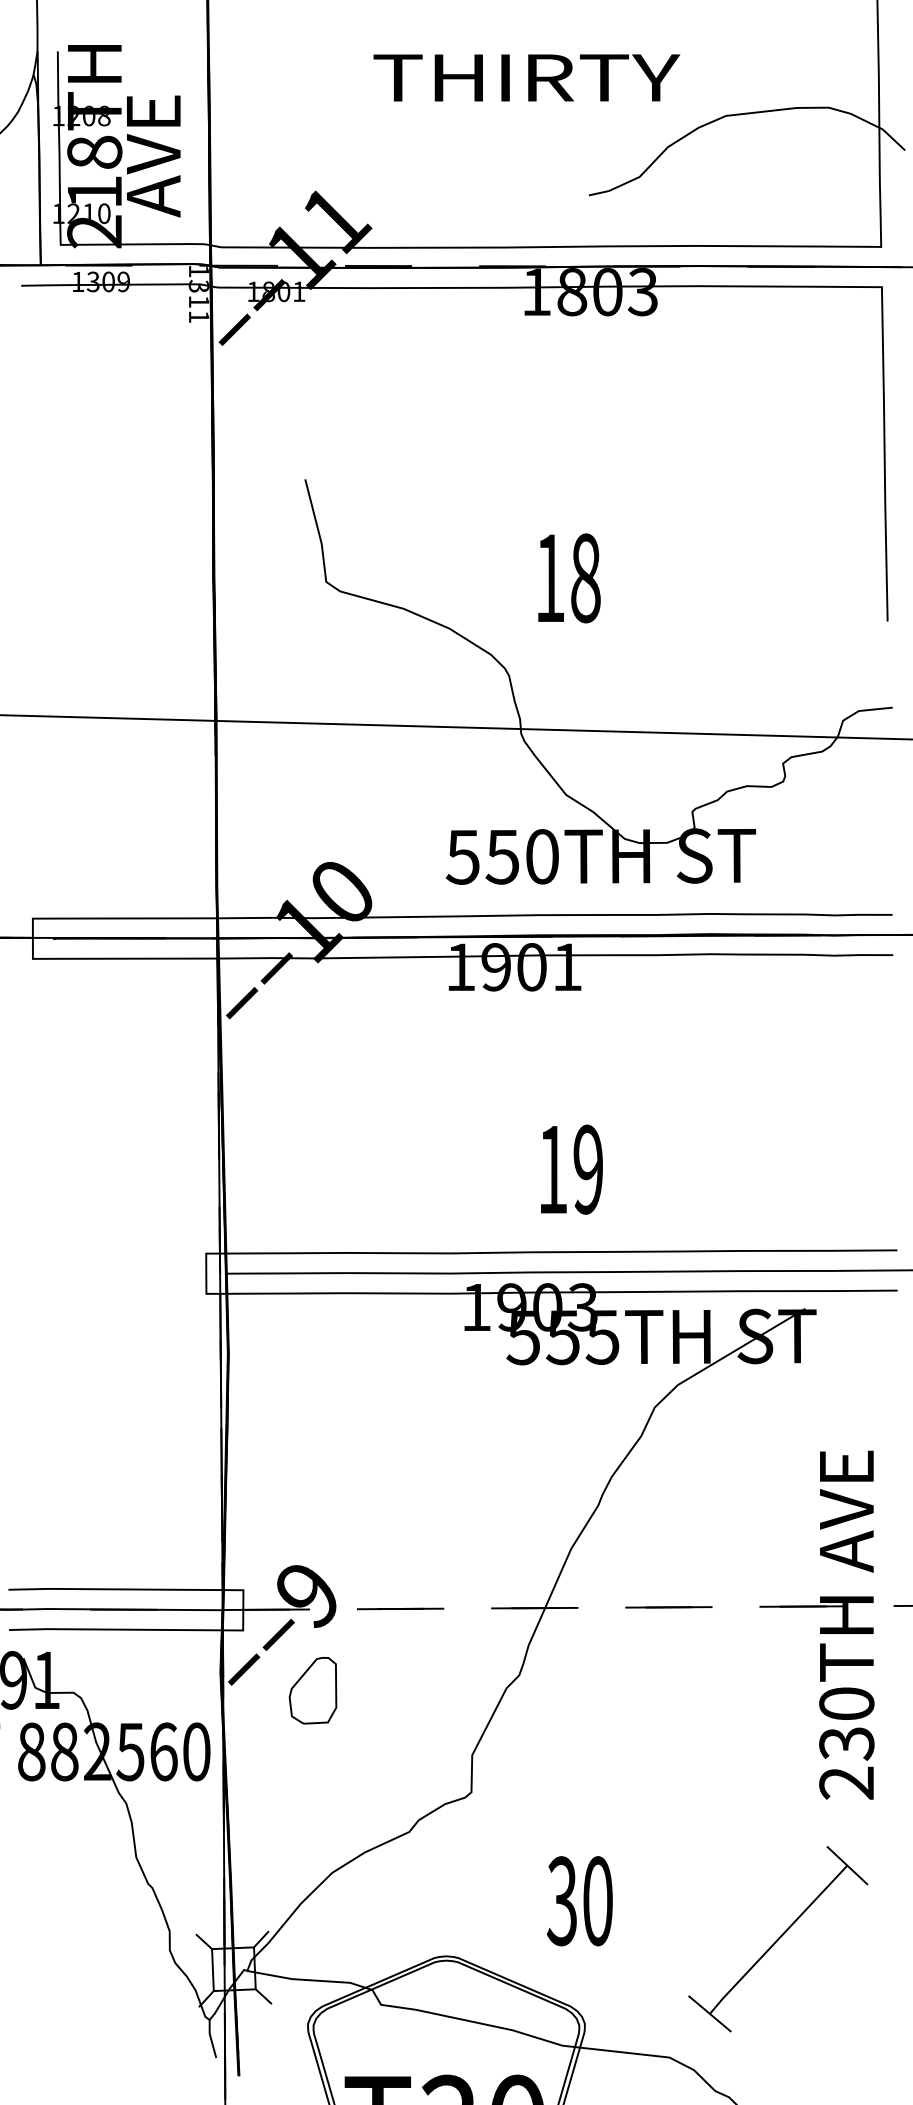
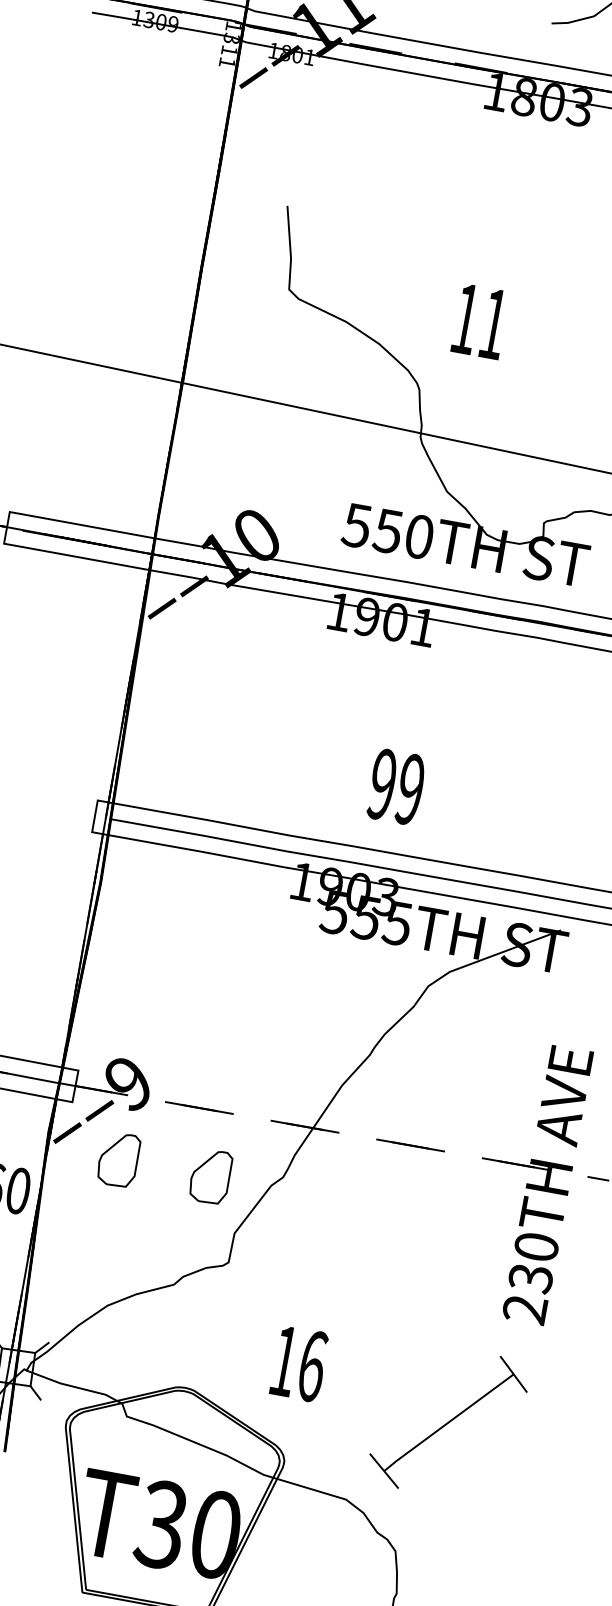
text: (585, 578) -> (493, 324), 18 -> 11
text: (552, 1169) -> (382, 784), 19 -> 99
part: (429, 1690) -> (210, 1176), added
text: (579, 1901) -> (297, 1363), 30 -> 16

